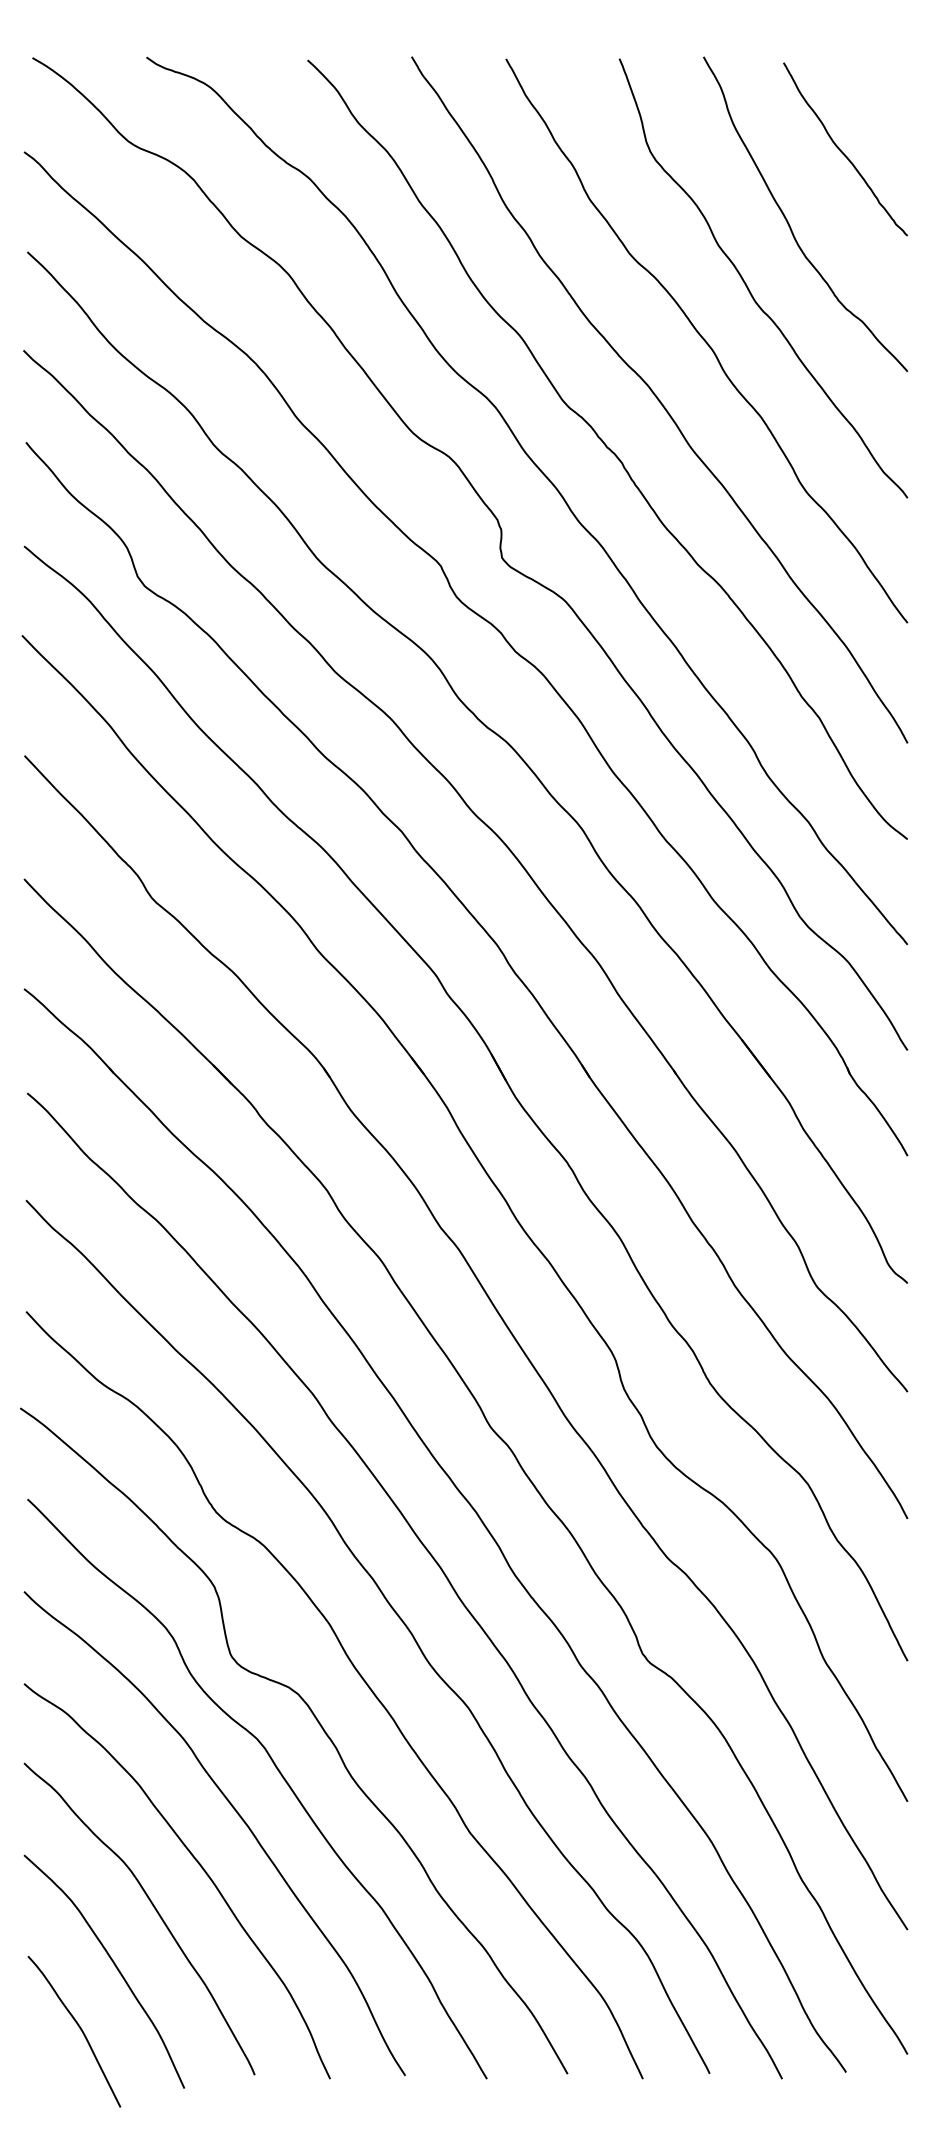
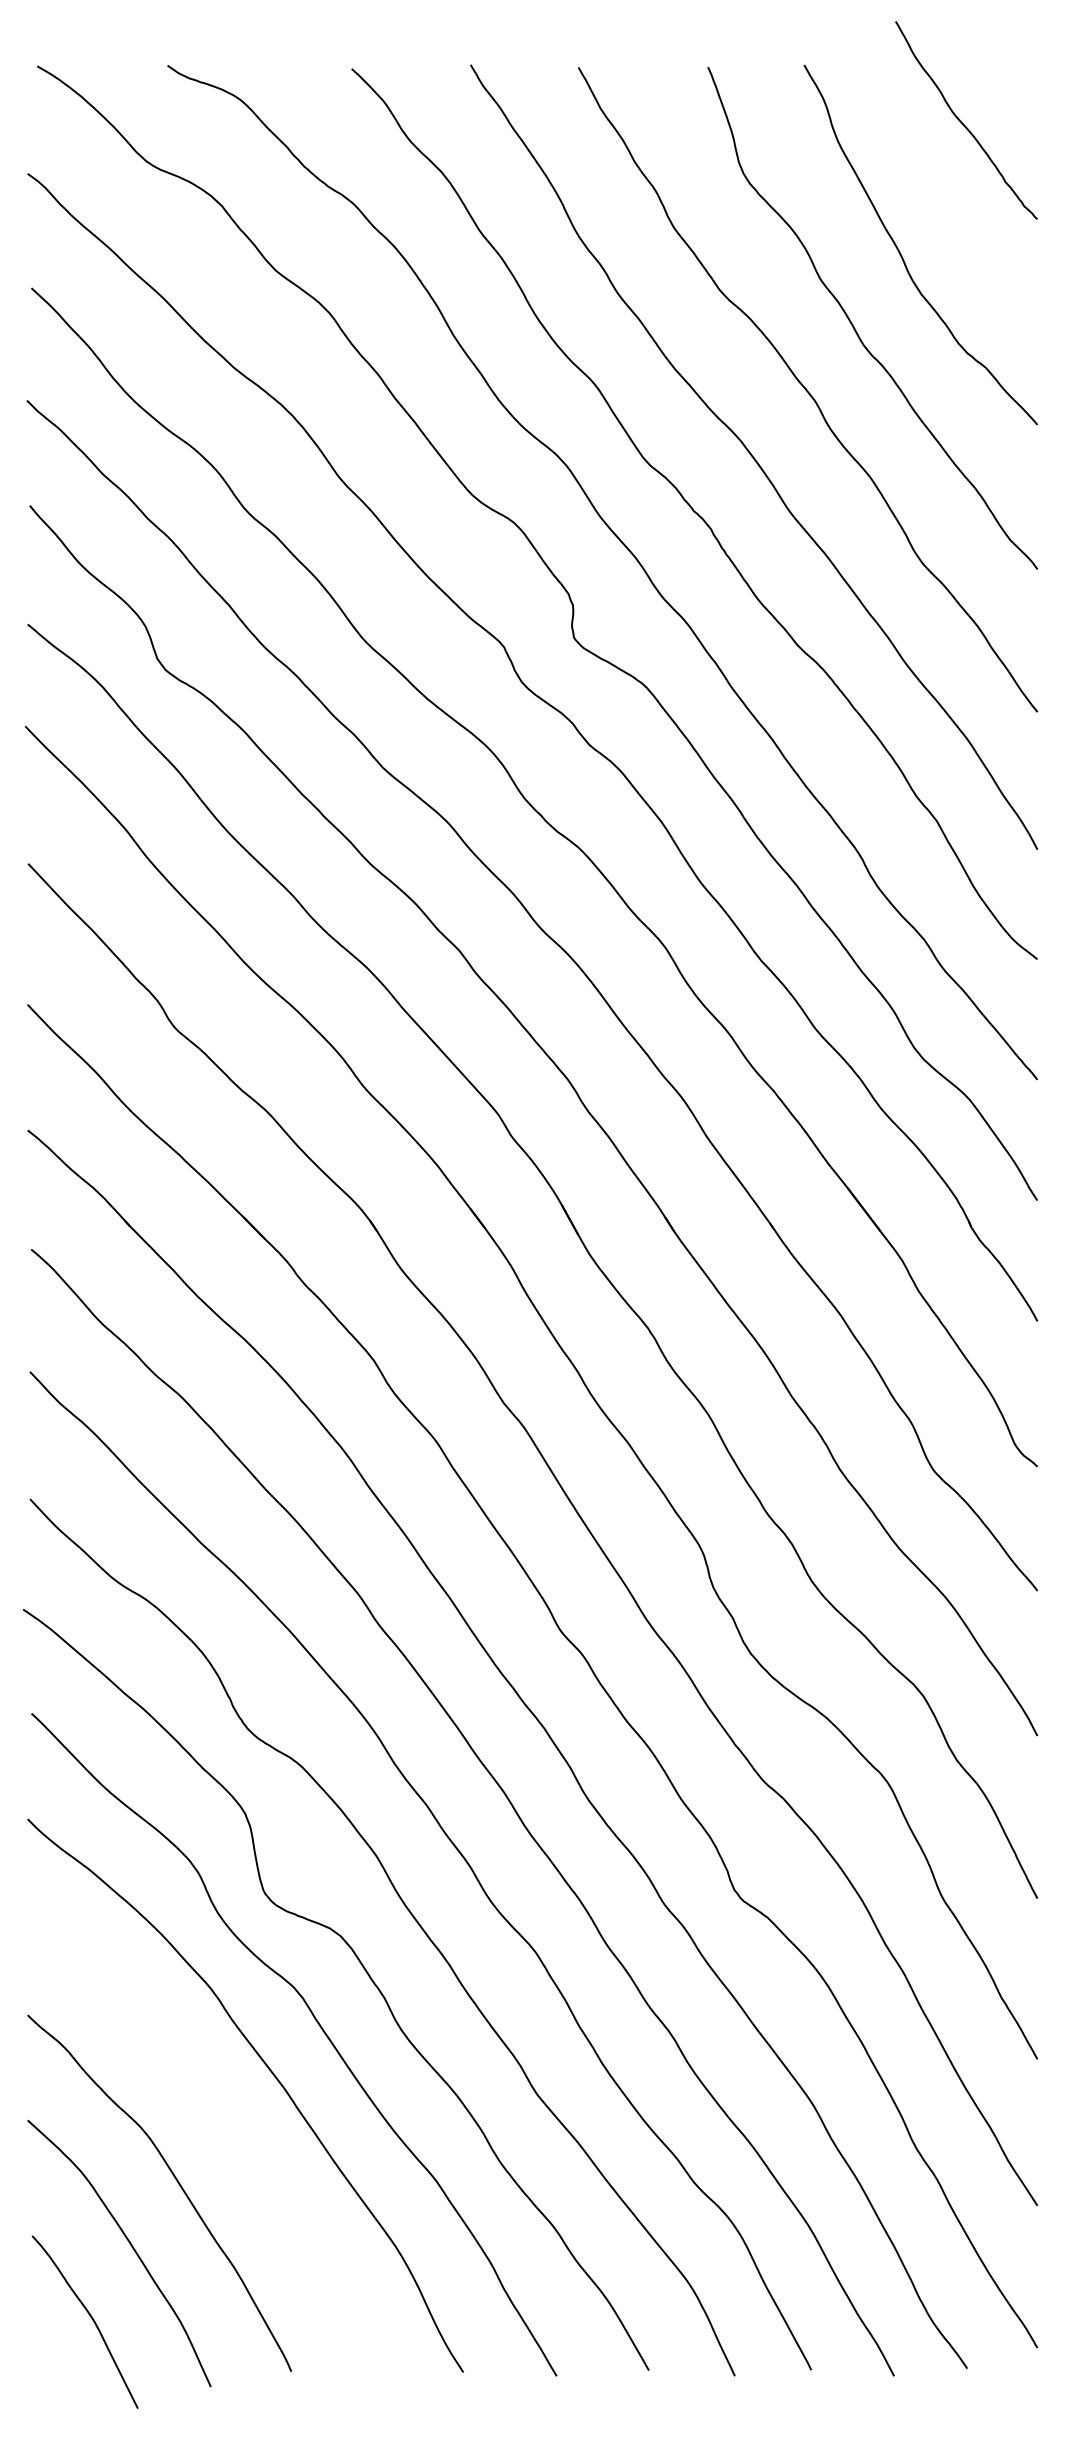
curve: (842, 151) -> (963, 122), moved
curve: (197, 1863) -> (225, 2129), removed

